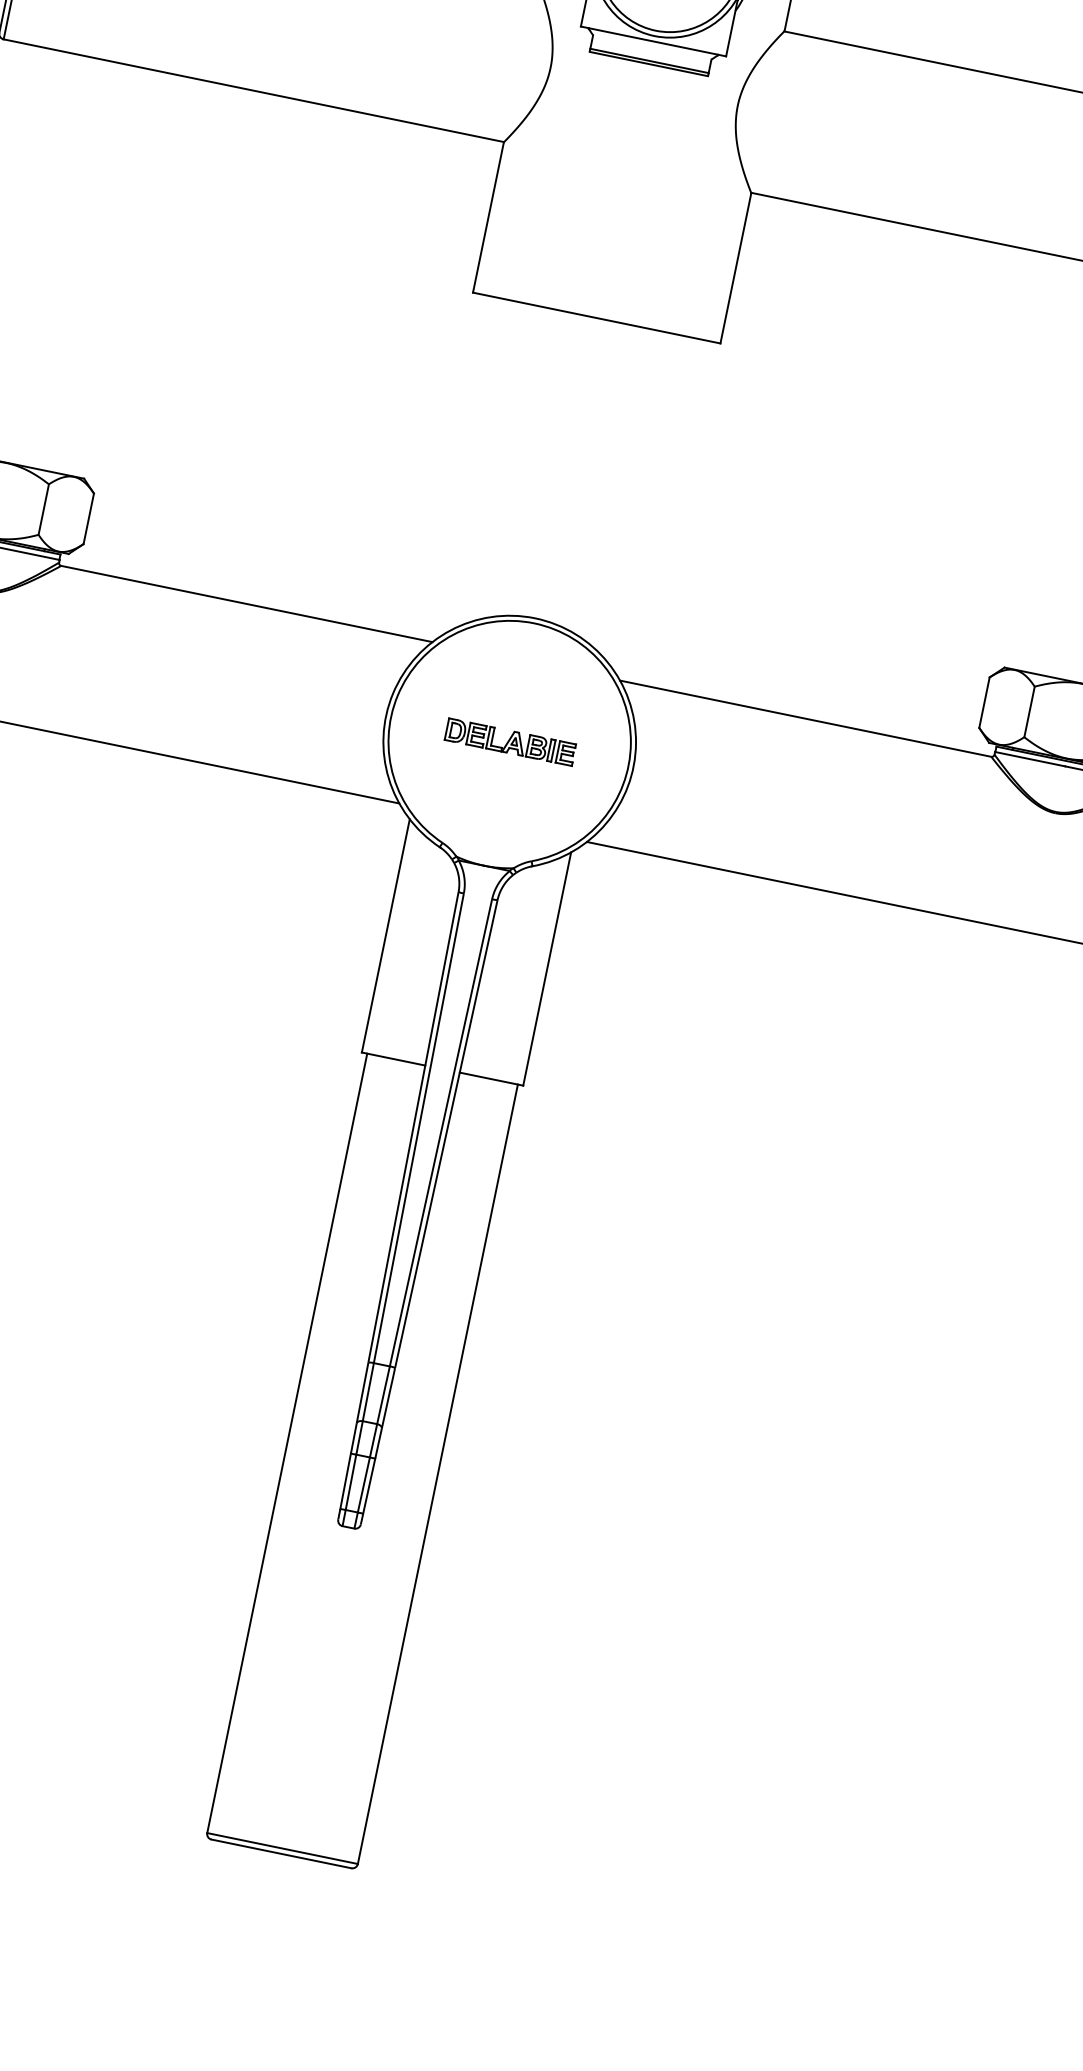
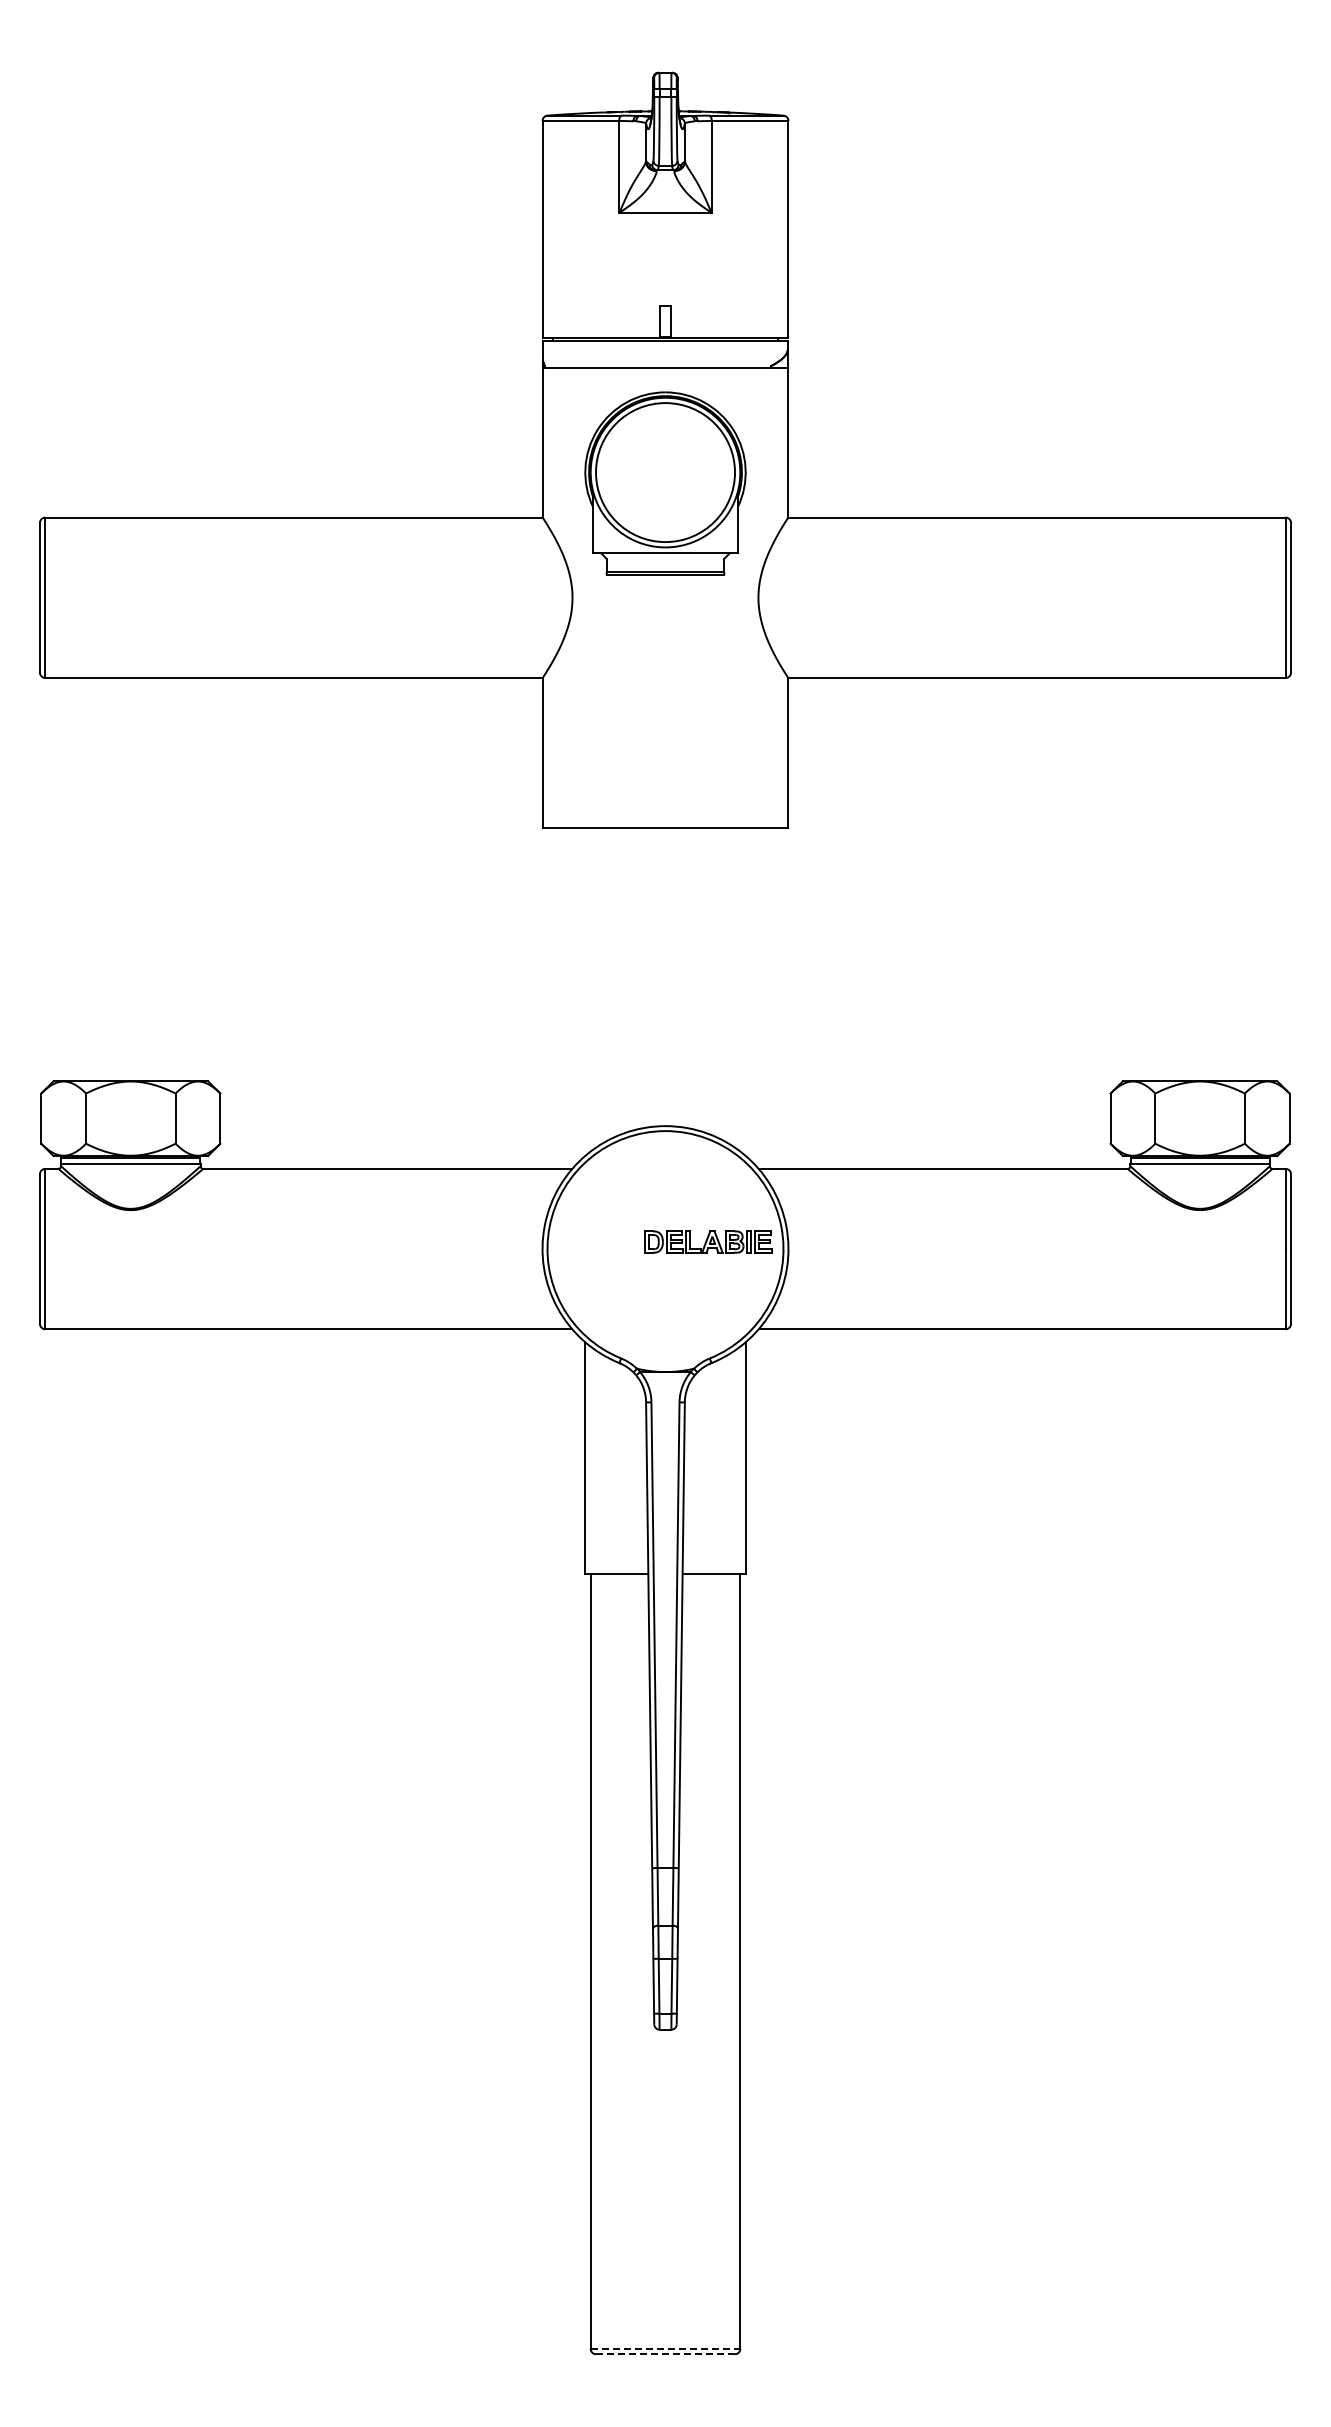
part: (510, 741) -> (708, 1241), moved
line: (282, 1848) -> (665, 2348), solid -> dashed
line: (281, 1854) -> (665, 2354), solid -> dashed

